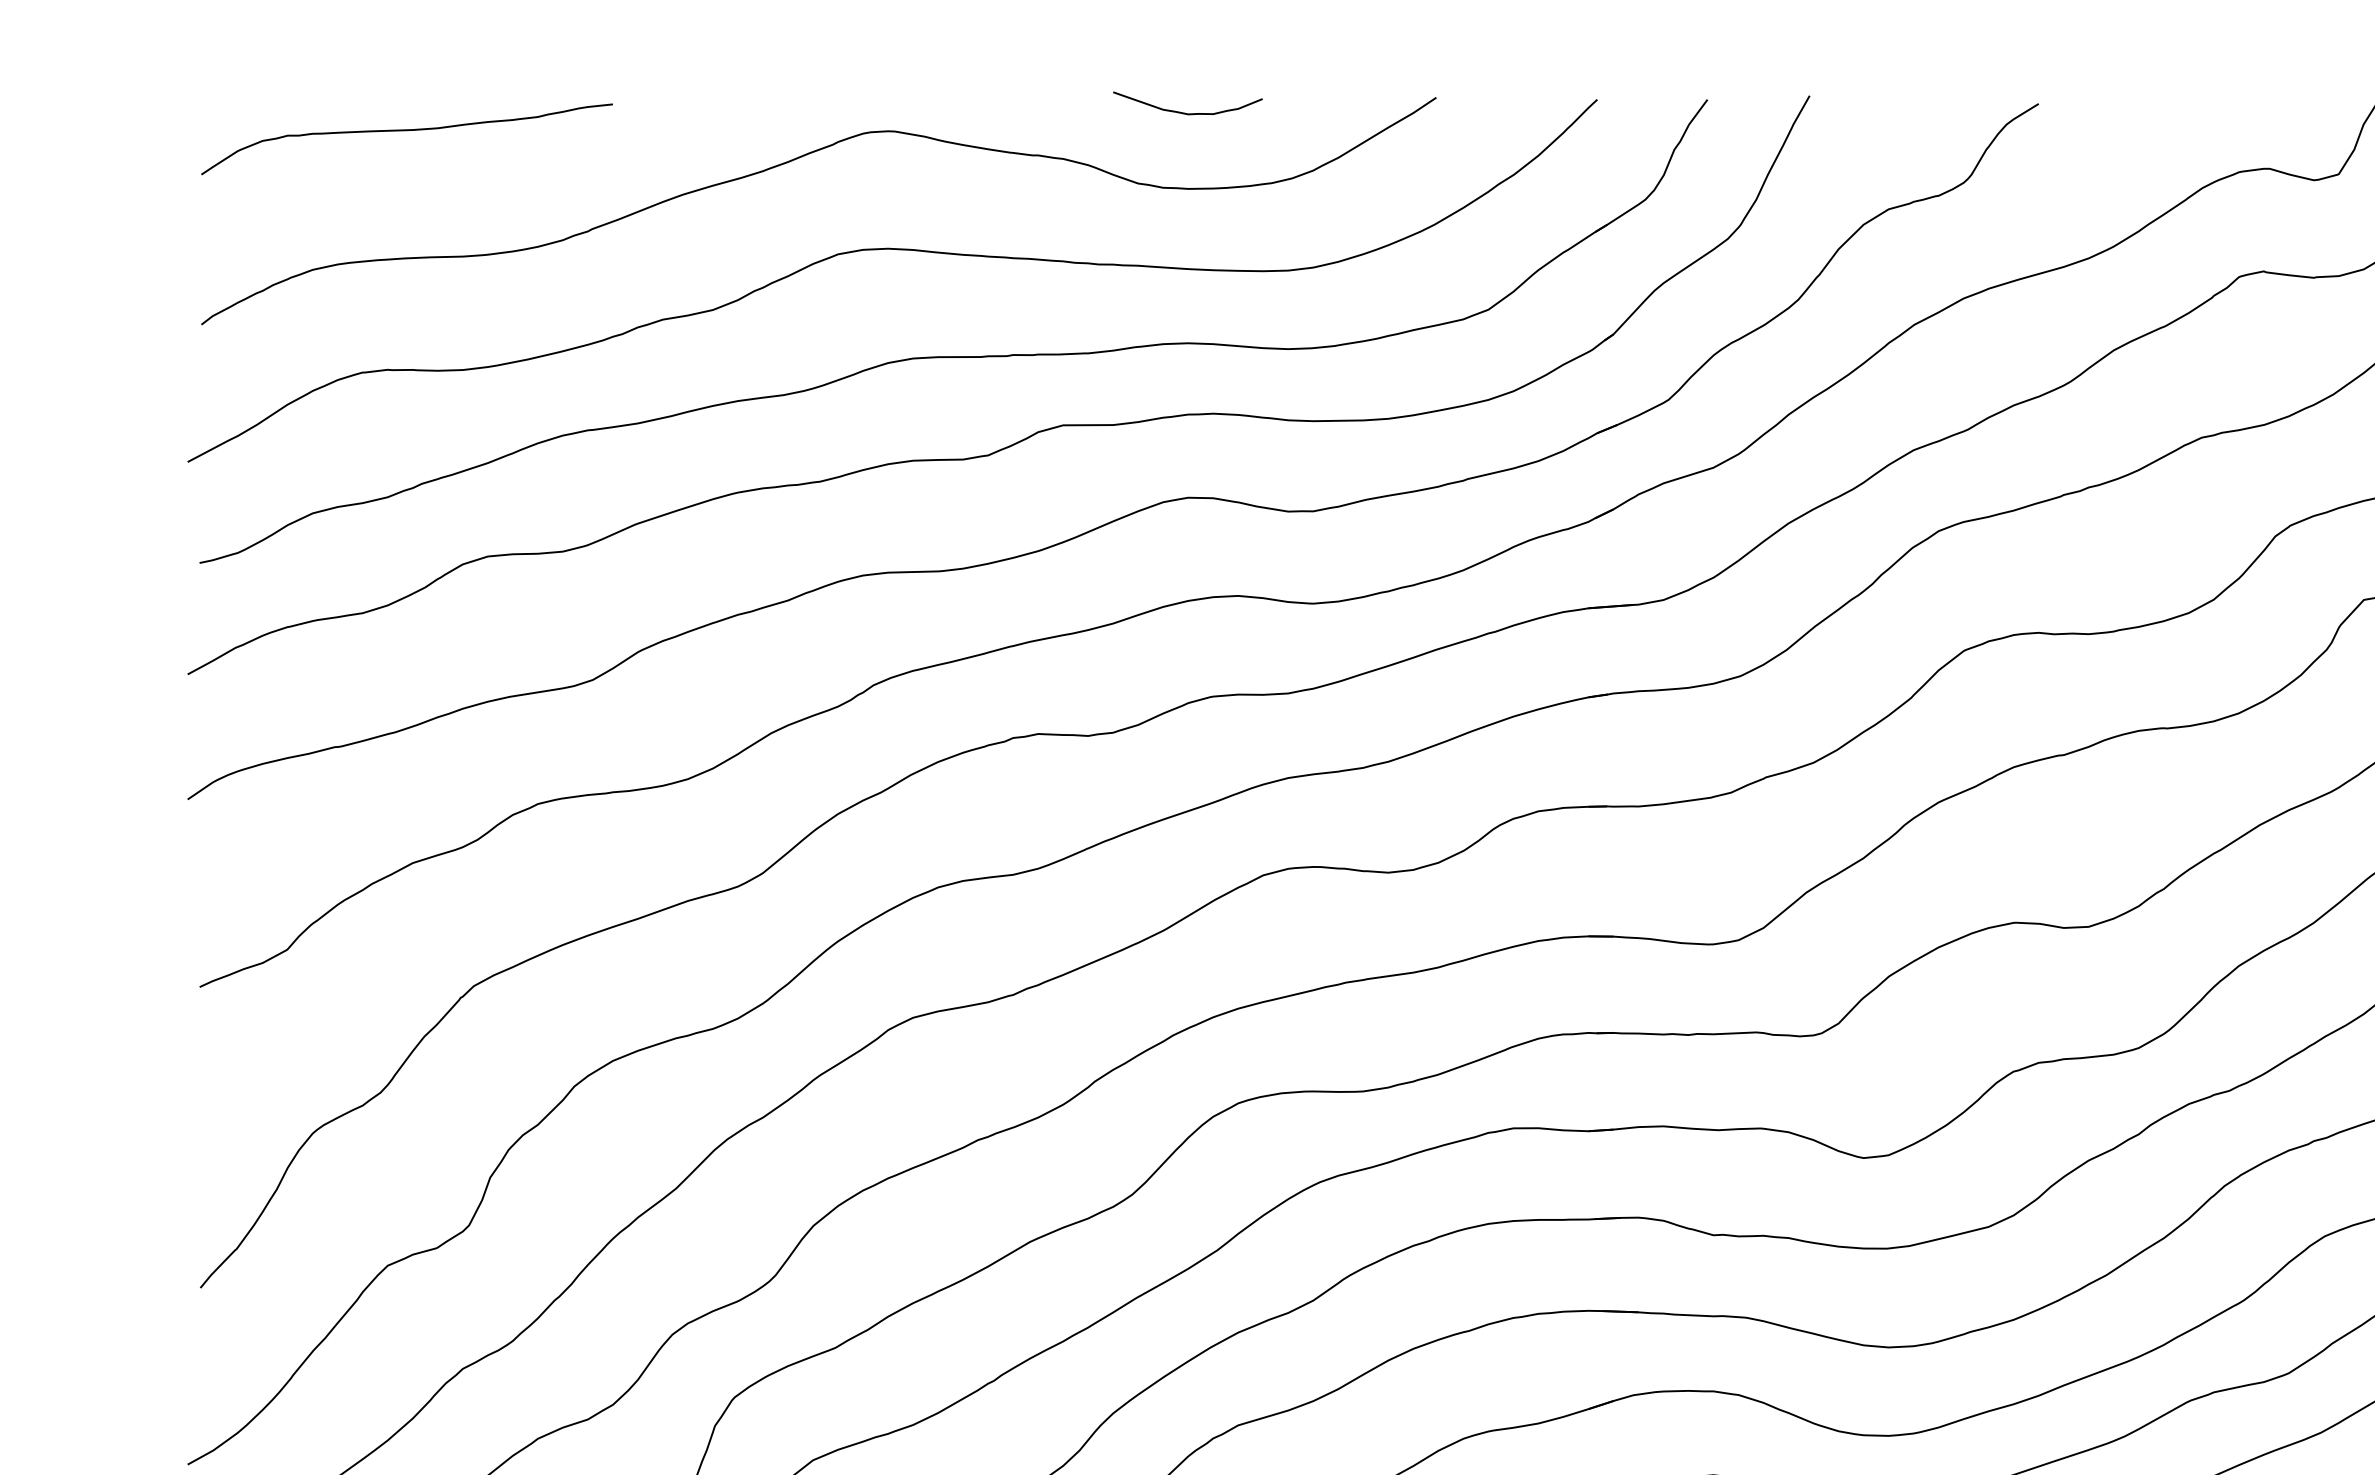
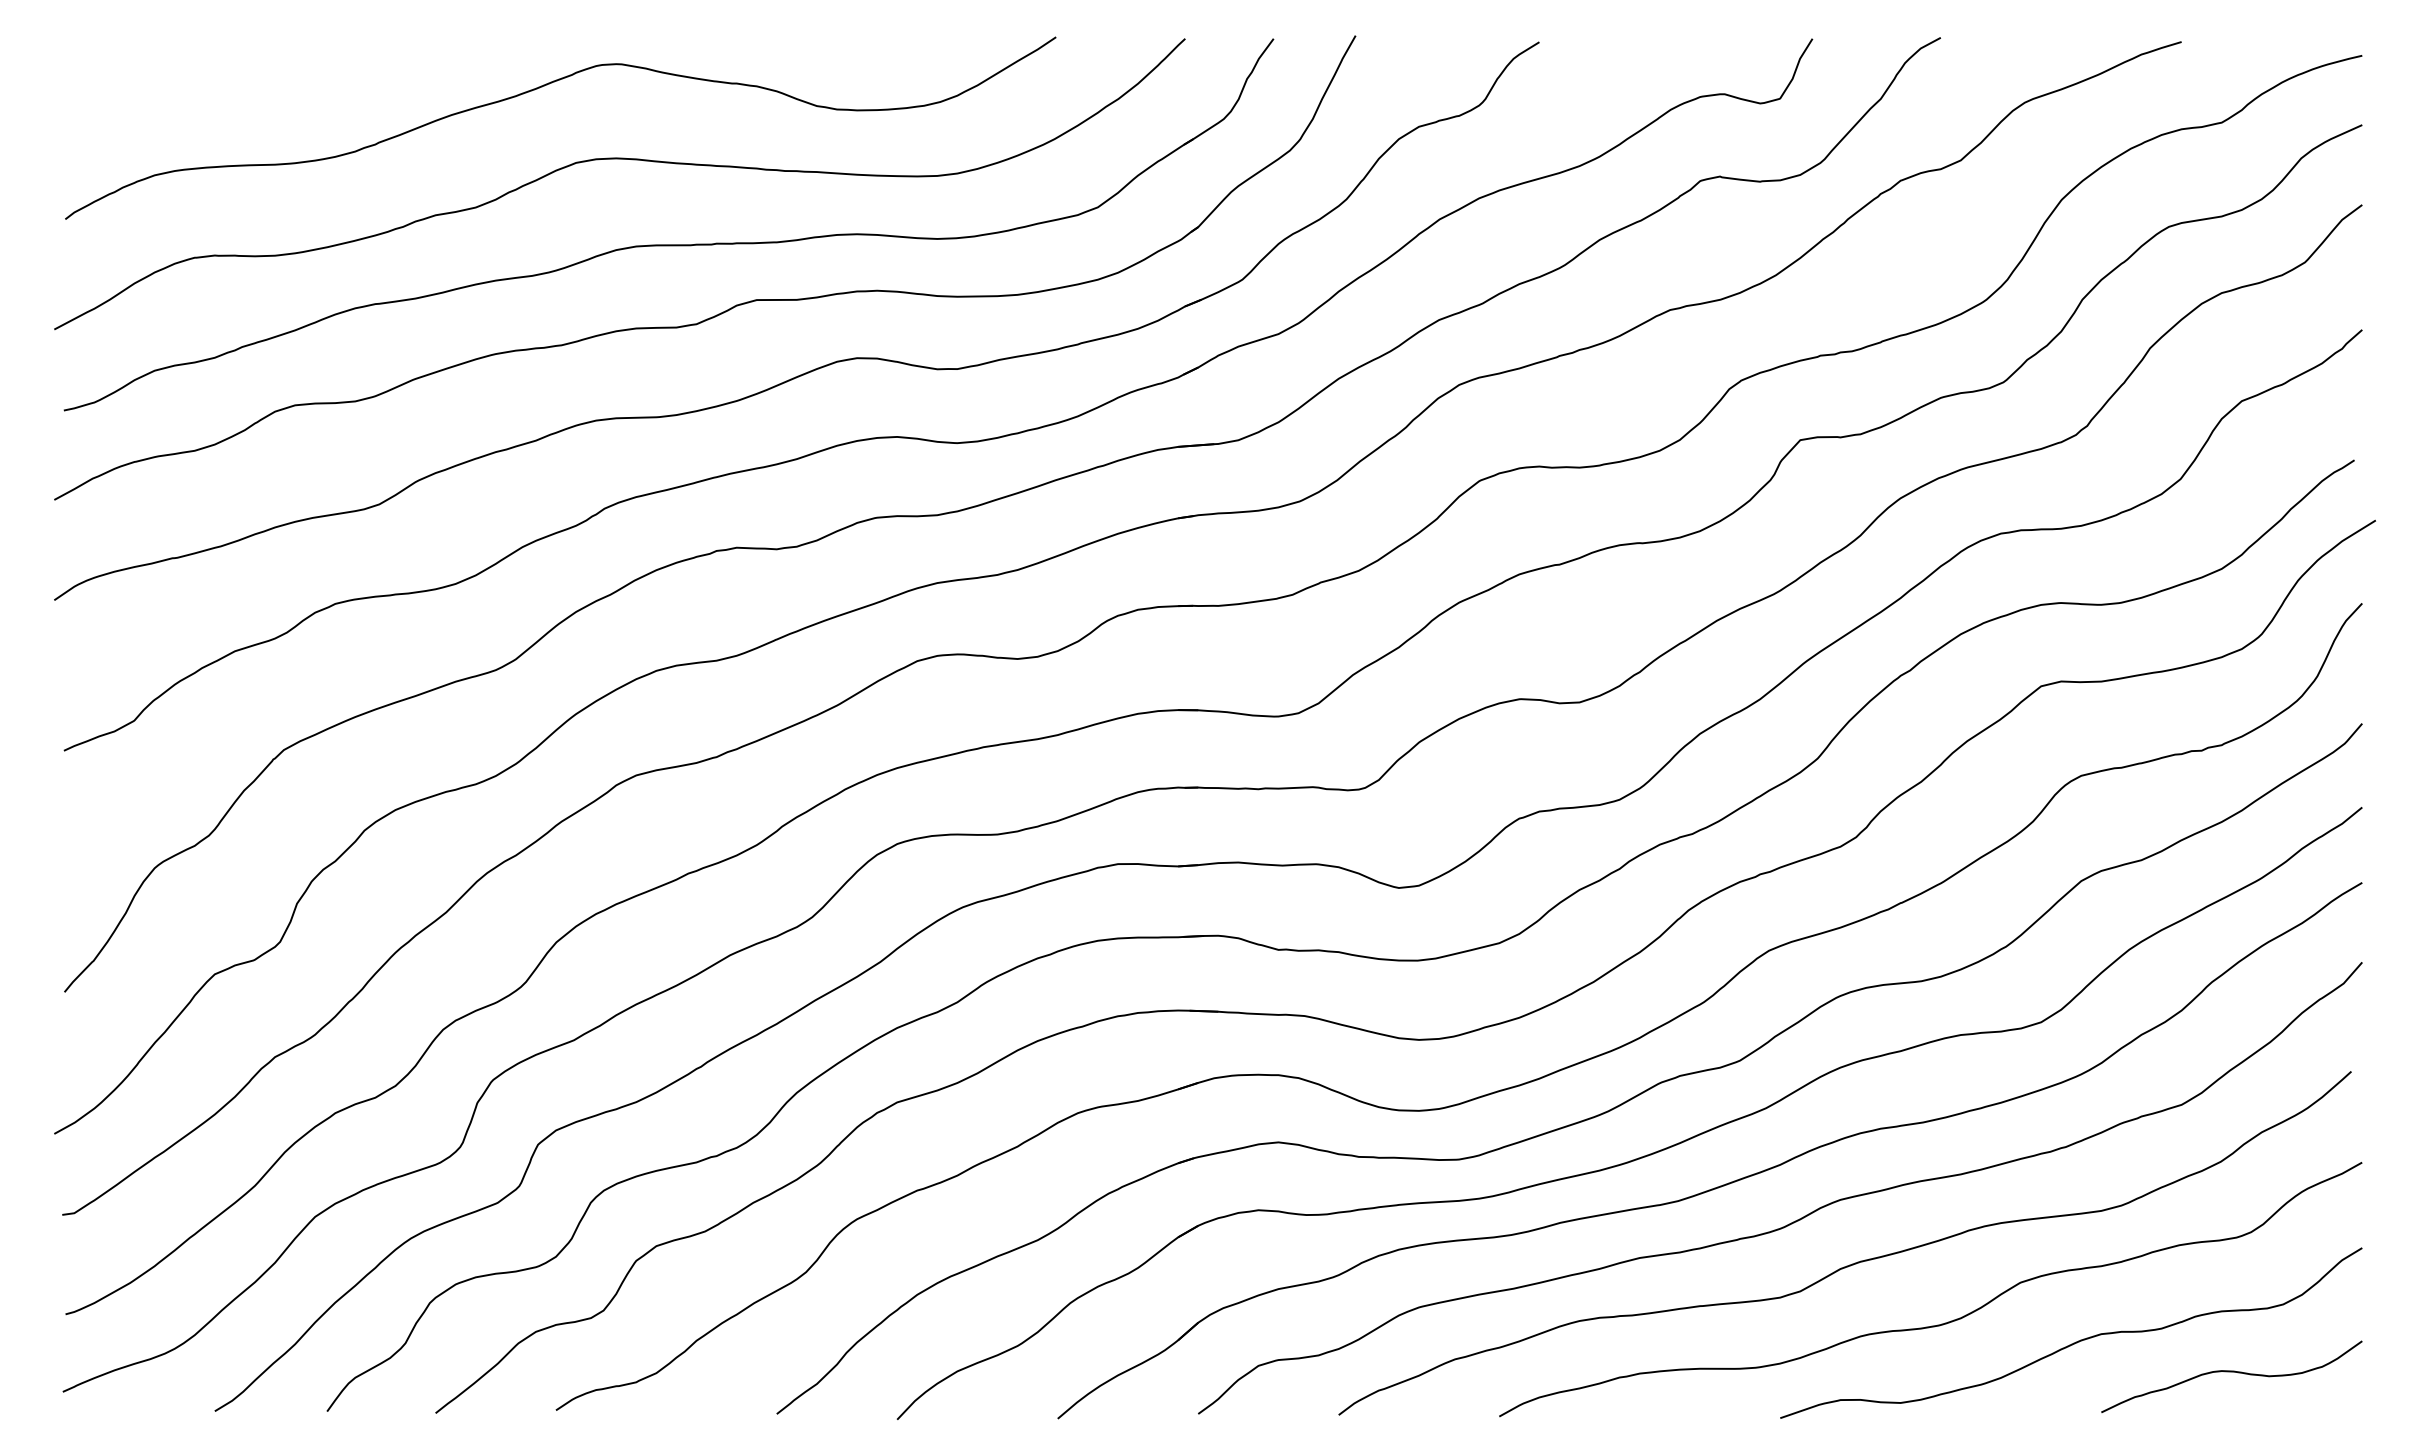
curve: (1187, 113) -> (856, 49), removed
curve: (407, 131) -> (230, 64), removed

